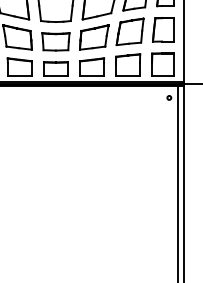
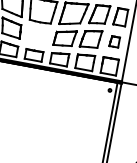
part: (163, 29) -> (114, 41), size x0.6
part: (55, 41) -> (37, 35), removed

